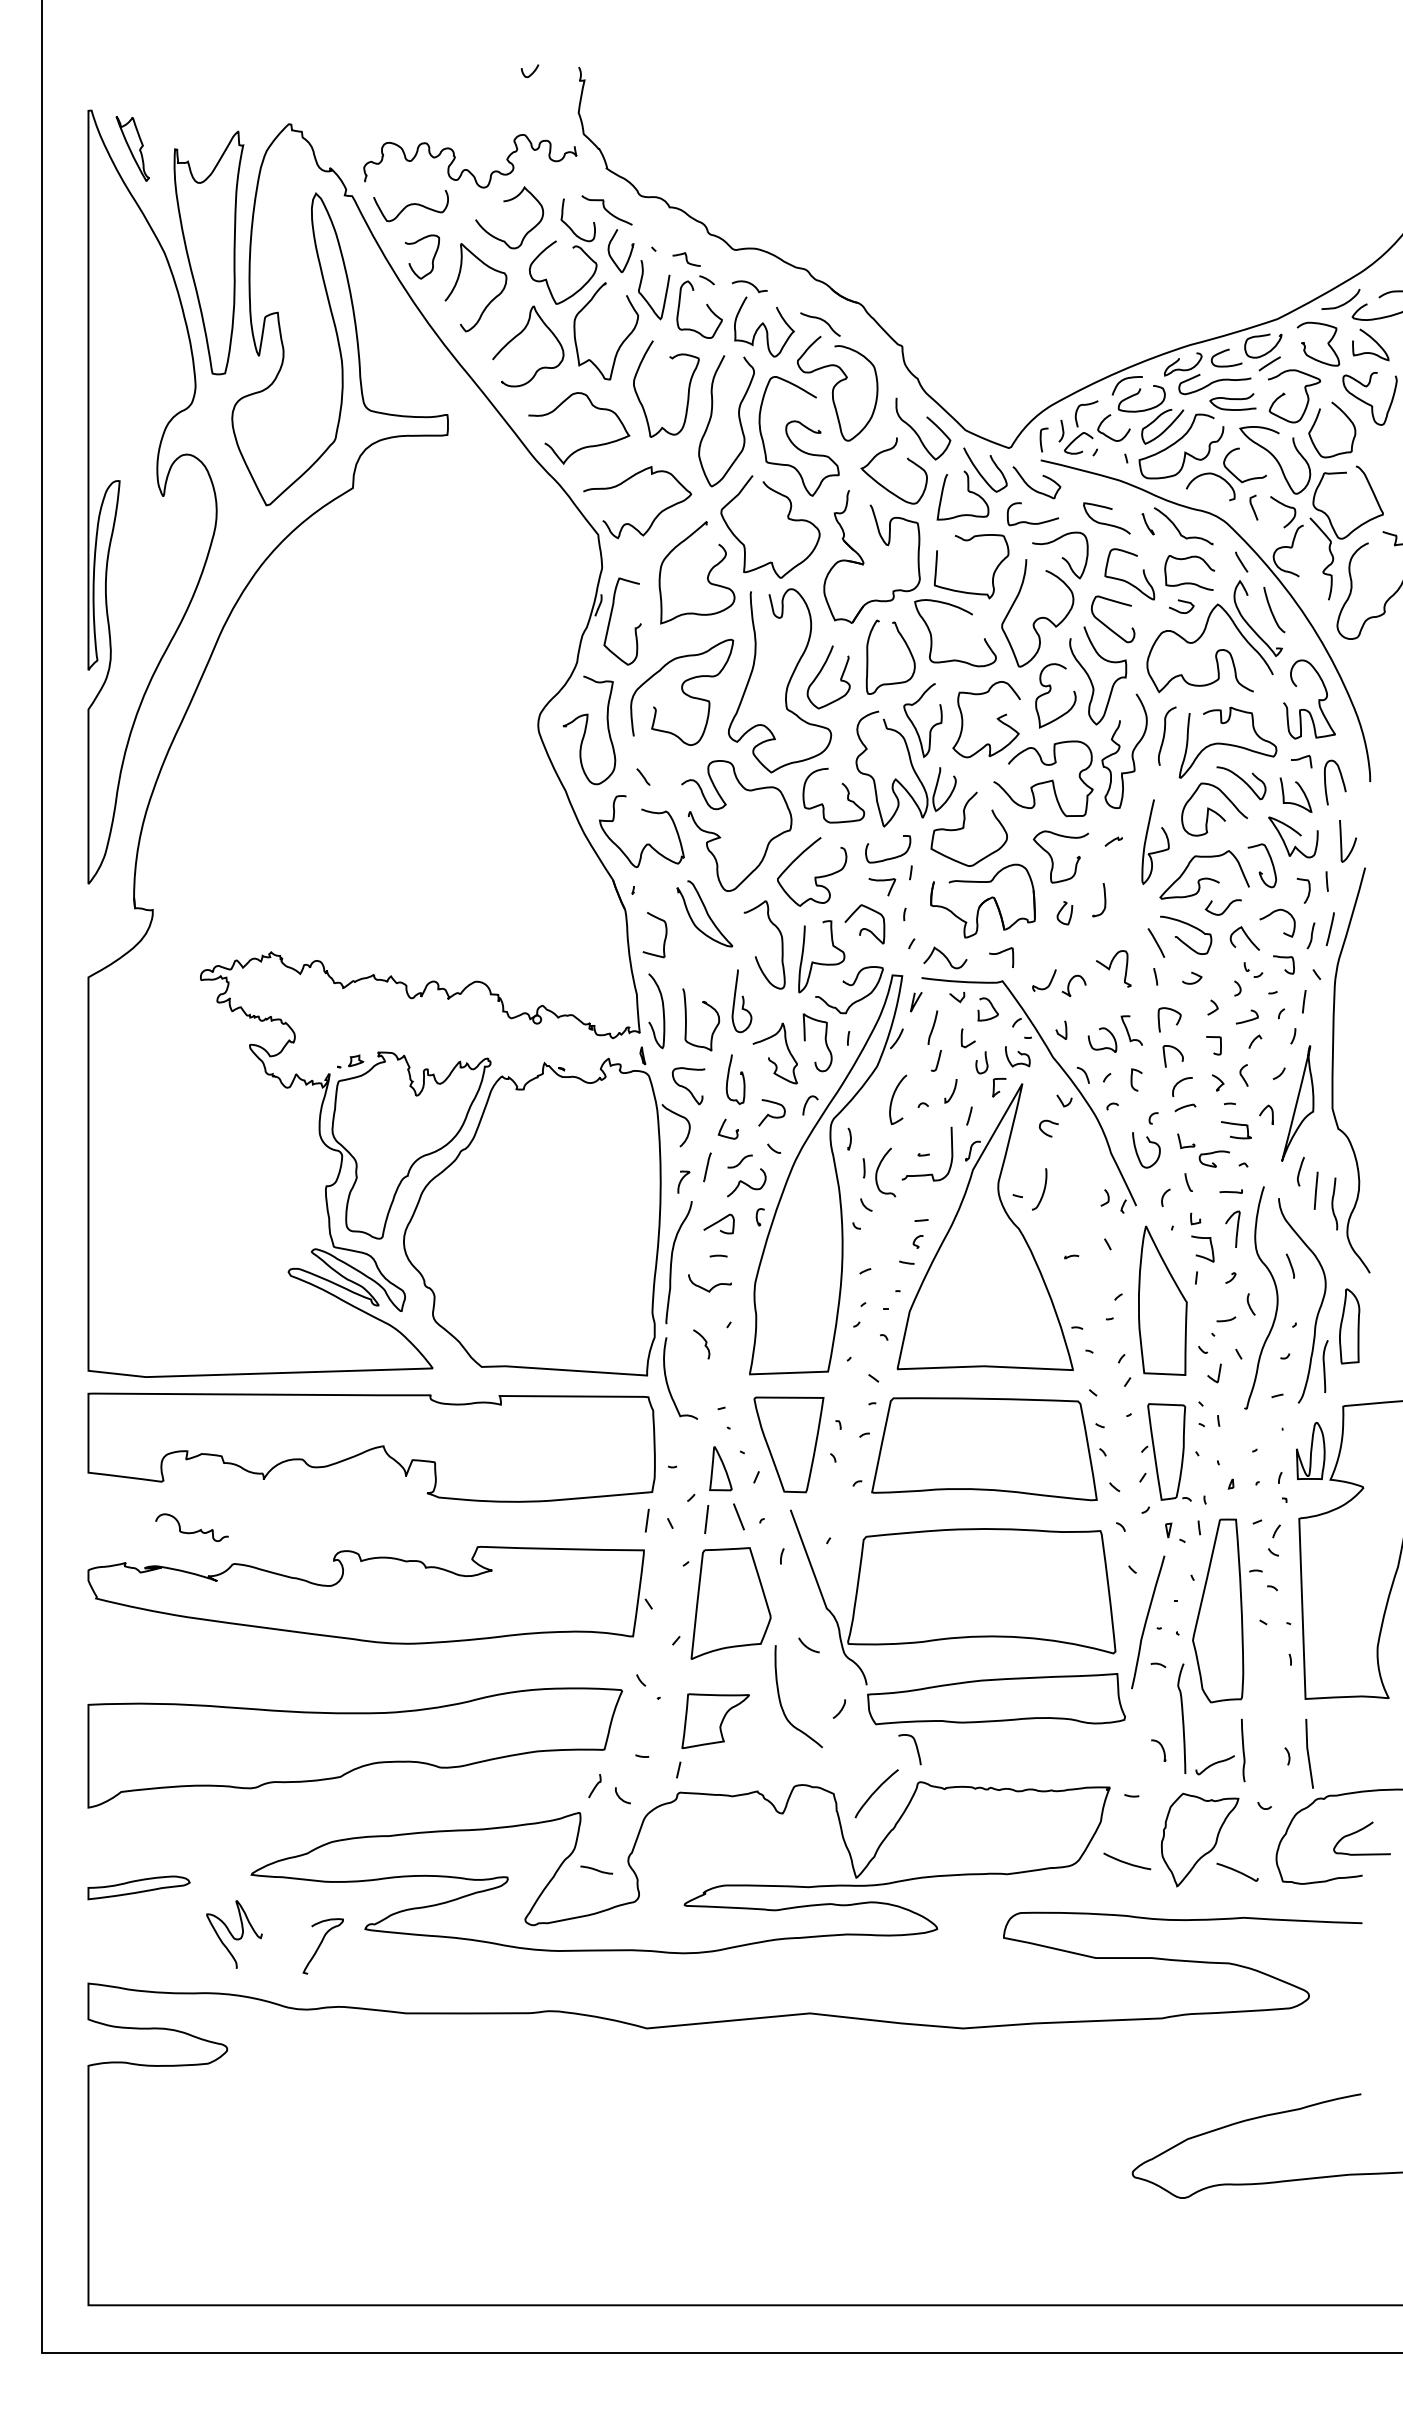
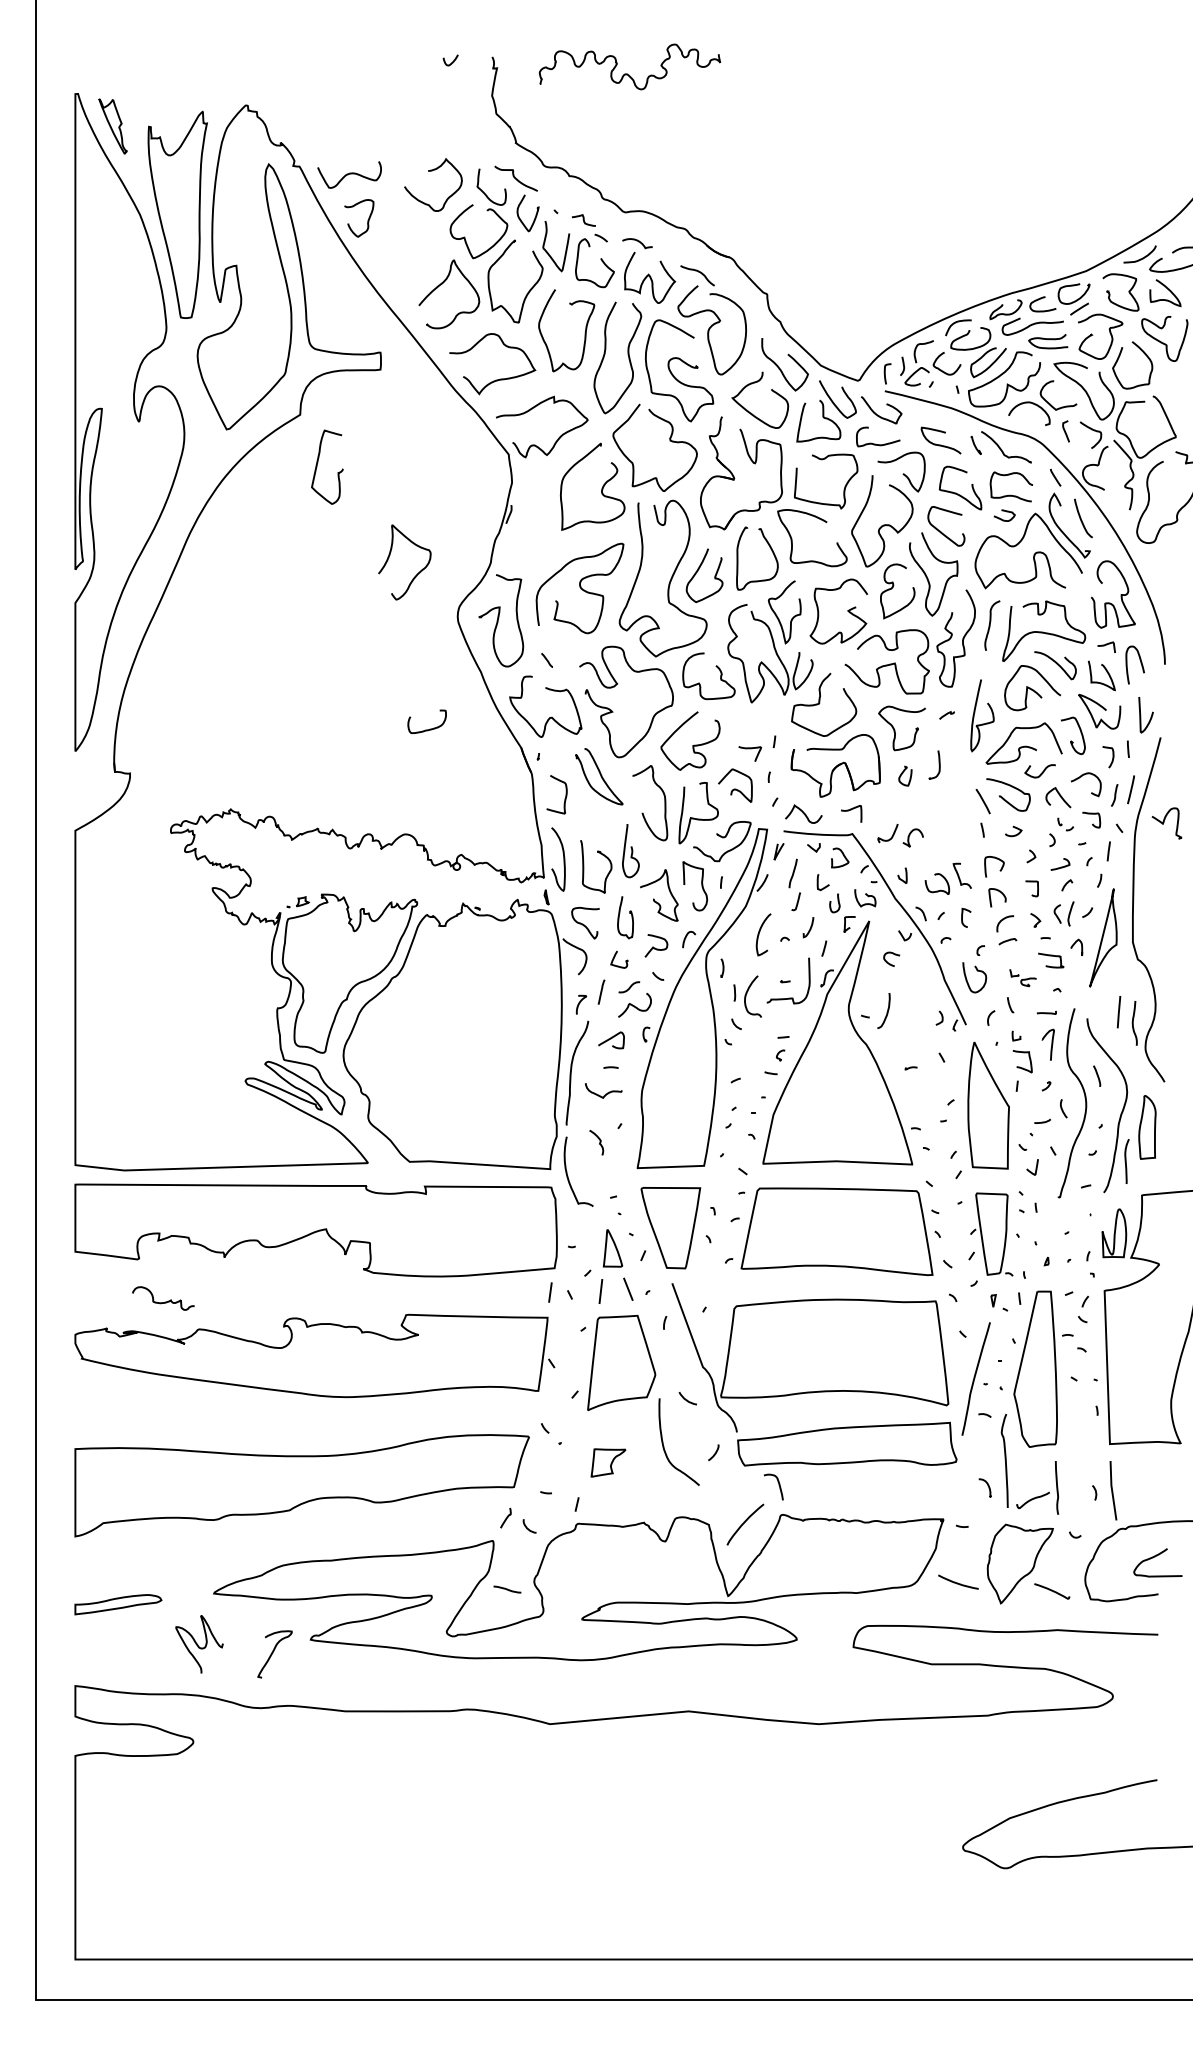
curve: (467, 168) -> (627, 73), moved
curve: (459, 279) -> (390, 555), moved
curve: (612, 615) -> (318, 462), moved
curve: (887, 858) -> (426, 729), moved
curve: (1110, 967) -> (1164, 822), moved
part: (1202, 1150) -> (1022, 977), size x0.6
curve: (1300, 1171) -> (1070, 913), moved
part: (715, 1720) -> (608, 1462), size x0.6

